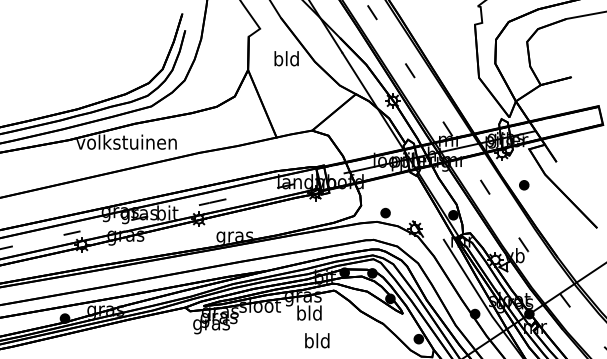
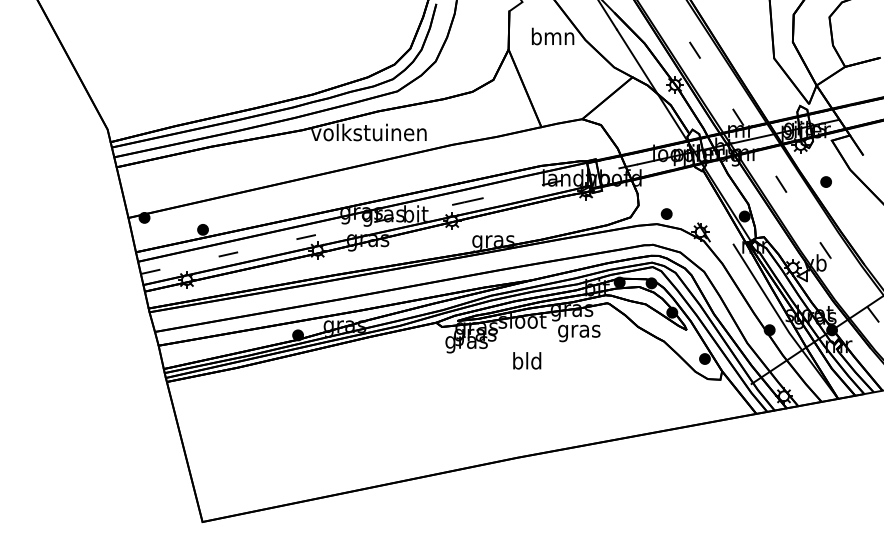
text: (286, 58) -> (552, 36), bld -> bmn
text: (309, 315) -> (579, 331), bld -> gras
text: (317, 340) -> (527, 360), moved

